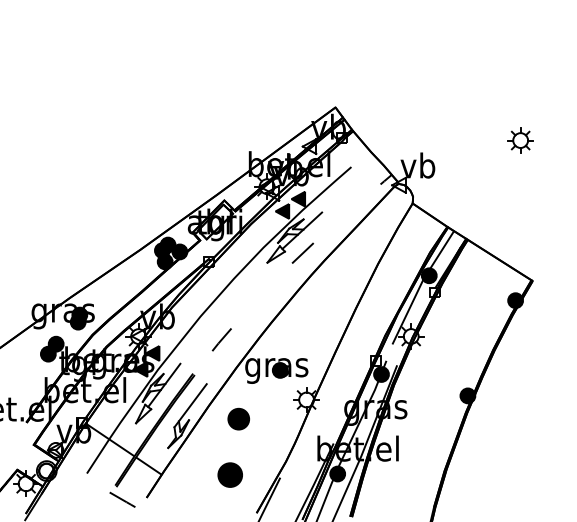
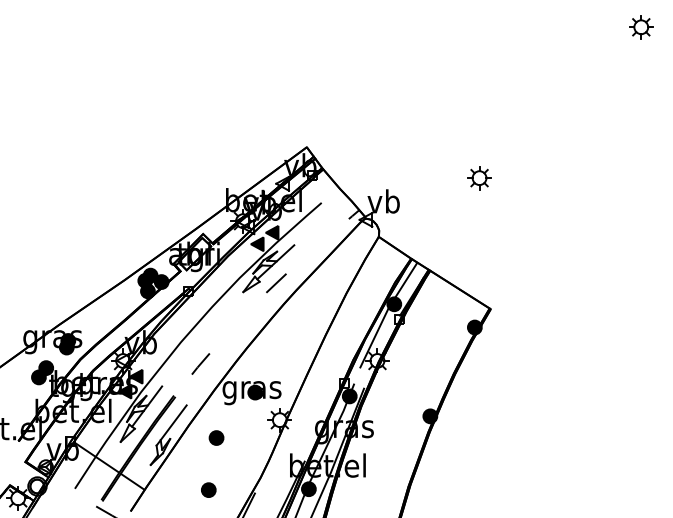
part: (238, 418) -> (216, 437), size x0.71
part: (230, 474) -> (208, 489), size x0.62

